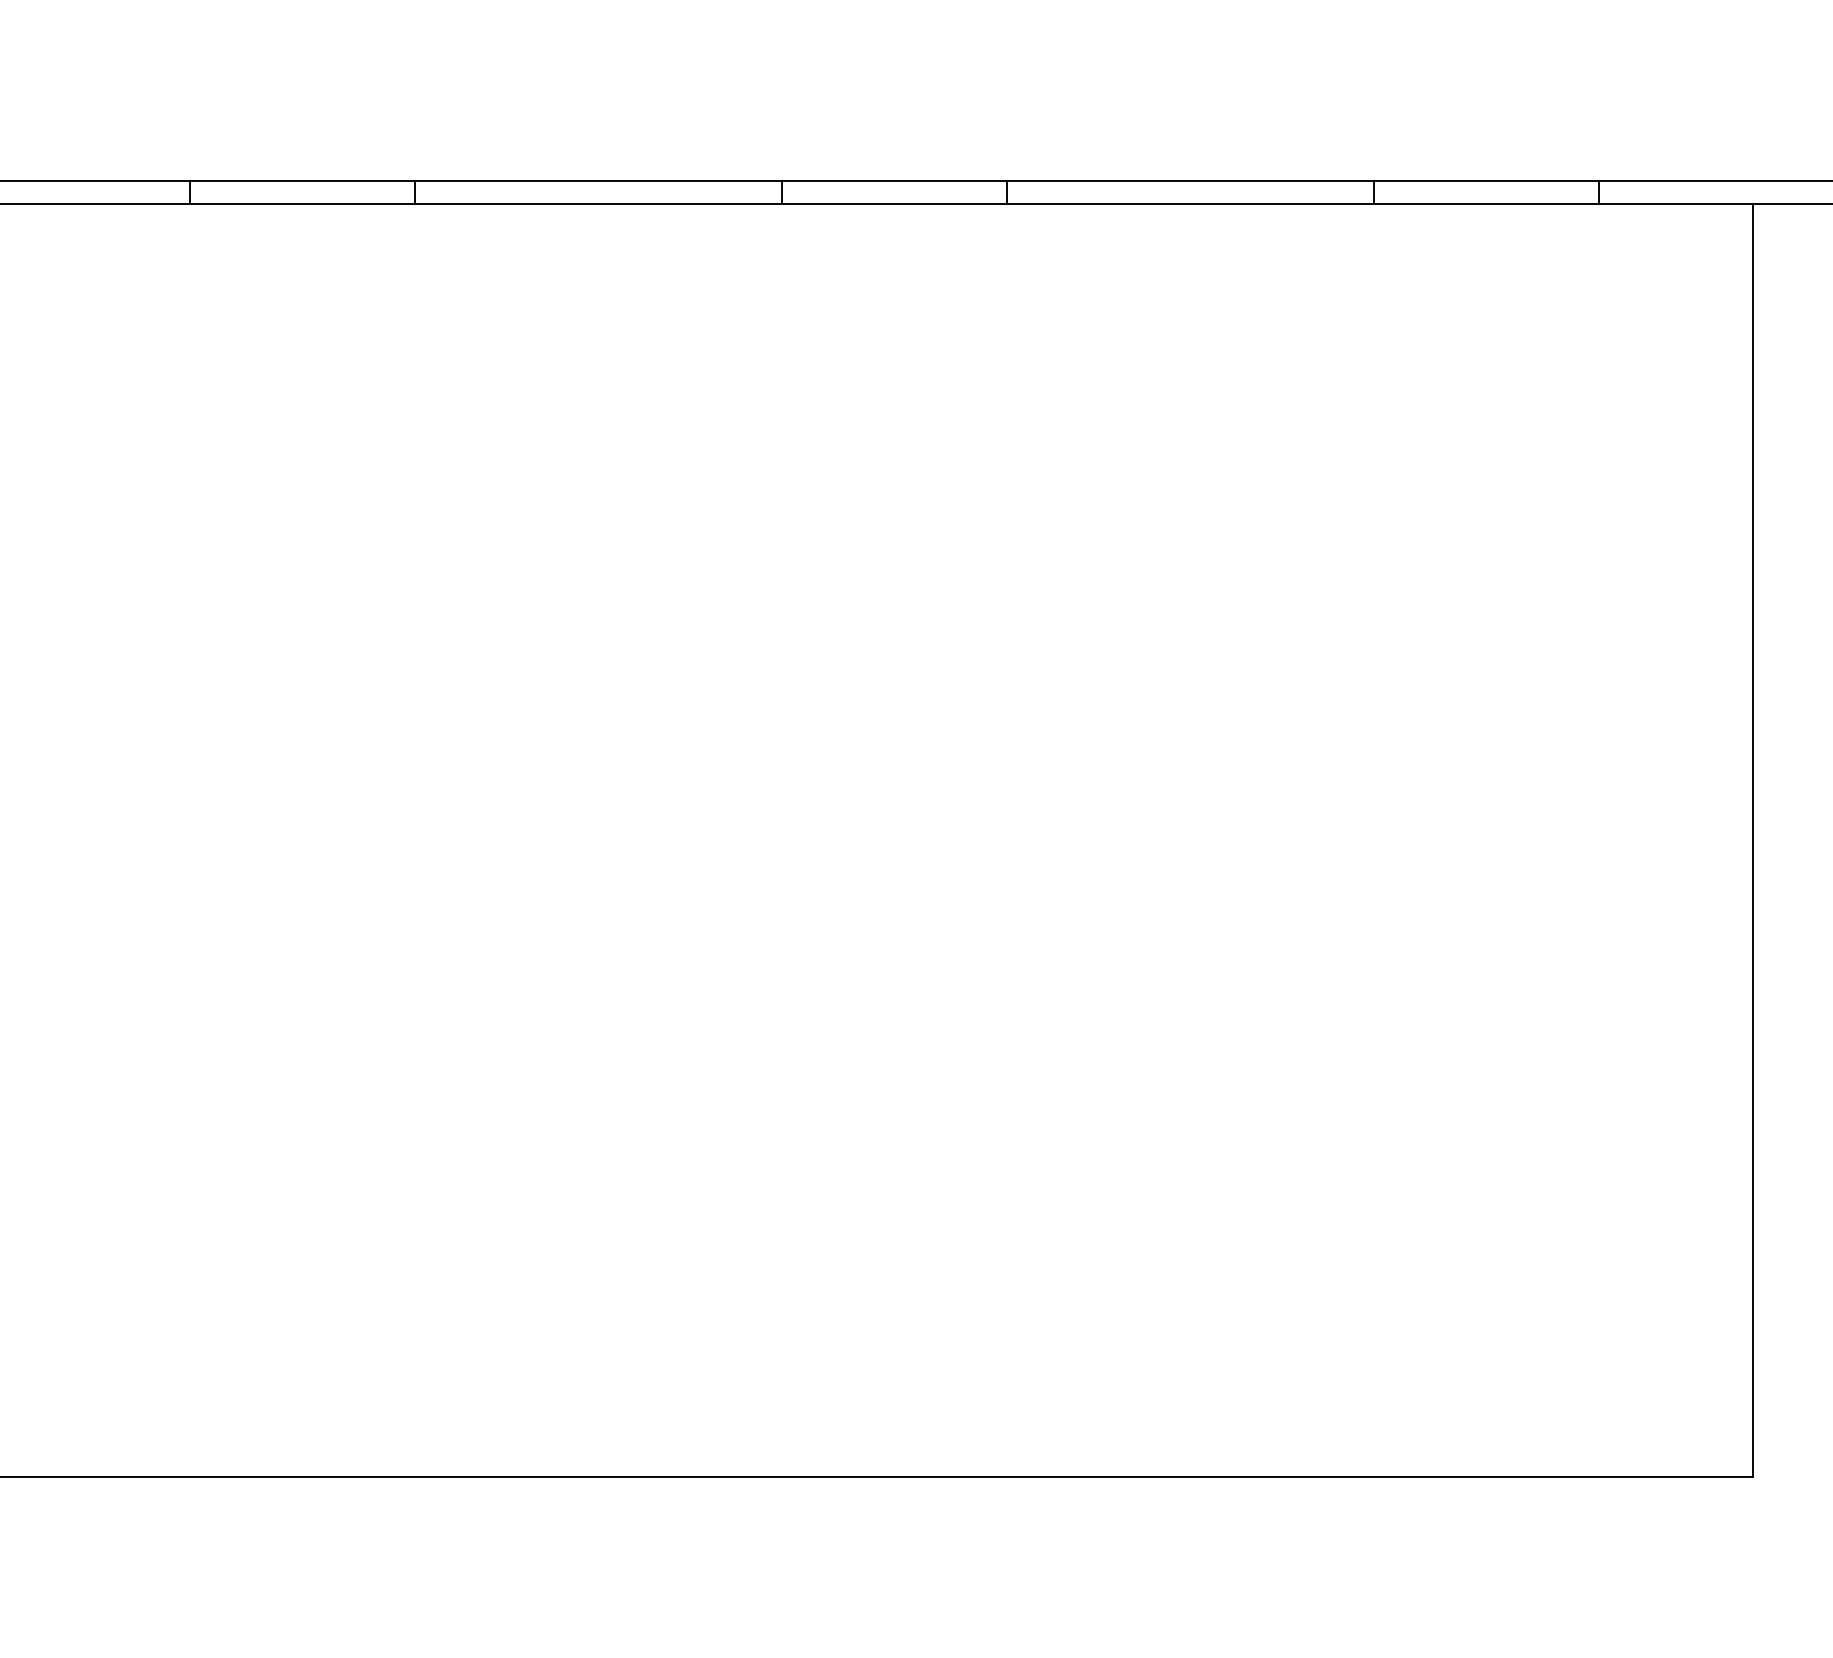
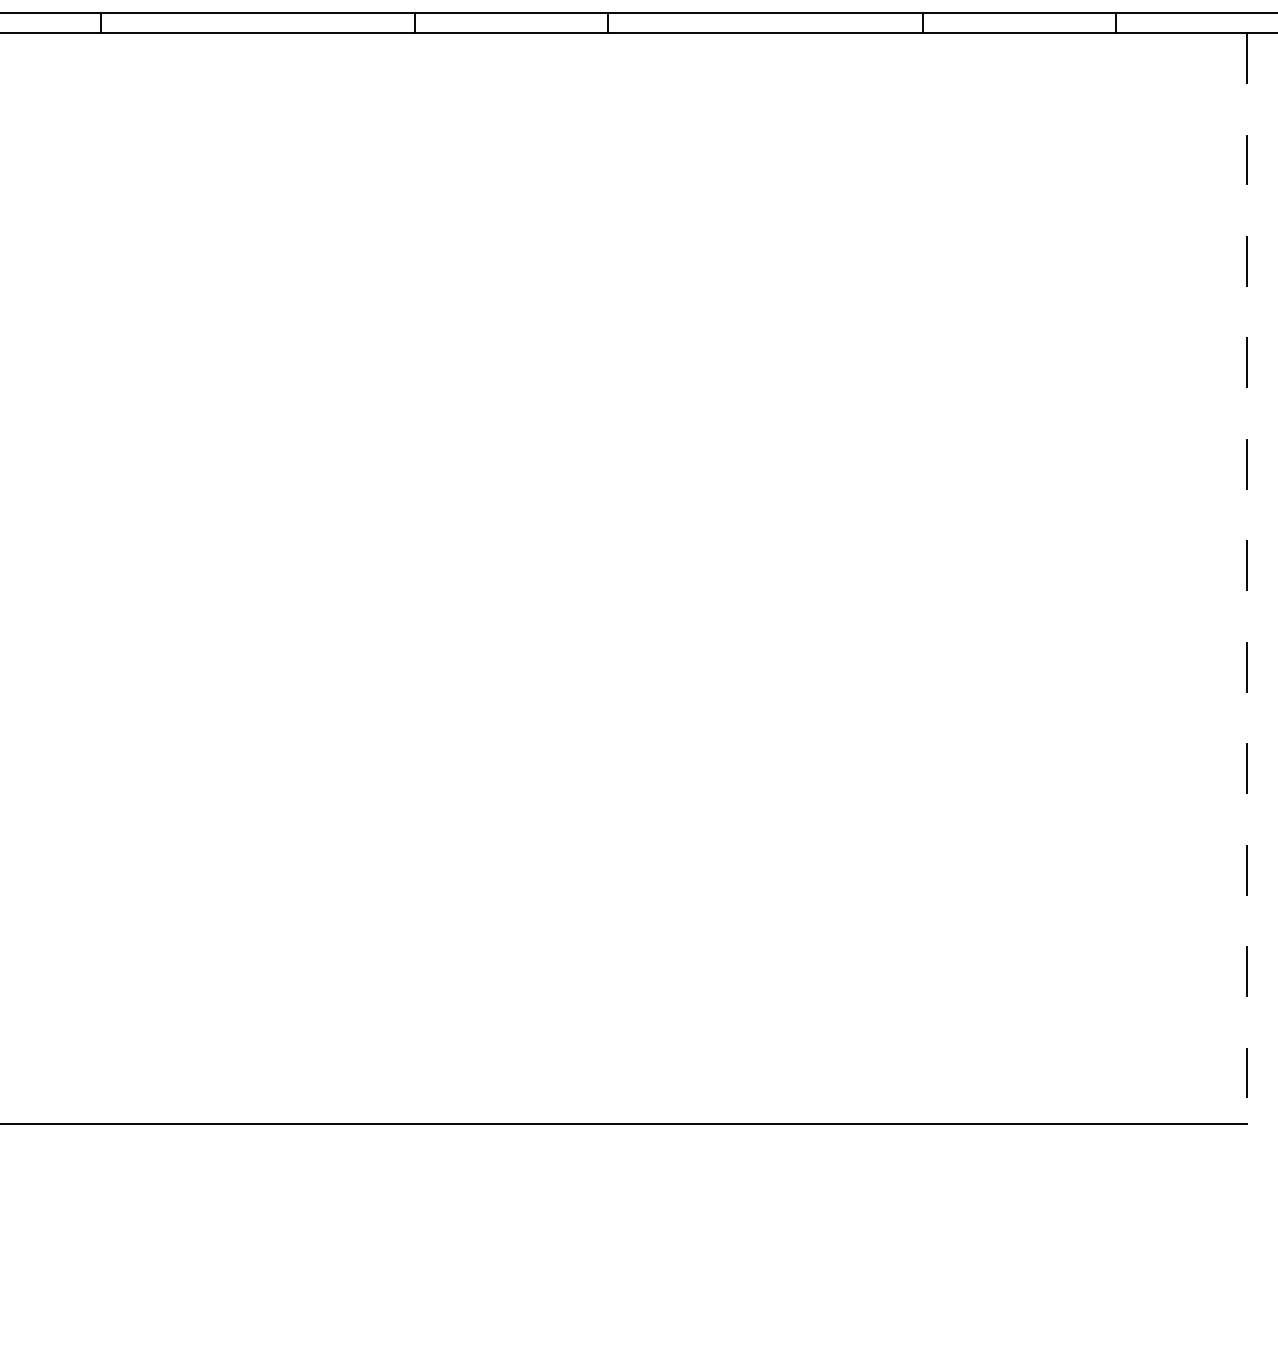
line: (1753, 840) -> (1247, 578), solid -> dashed

